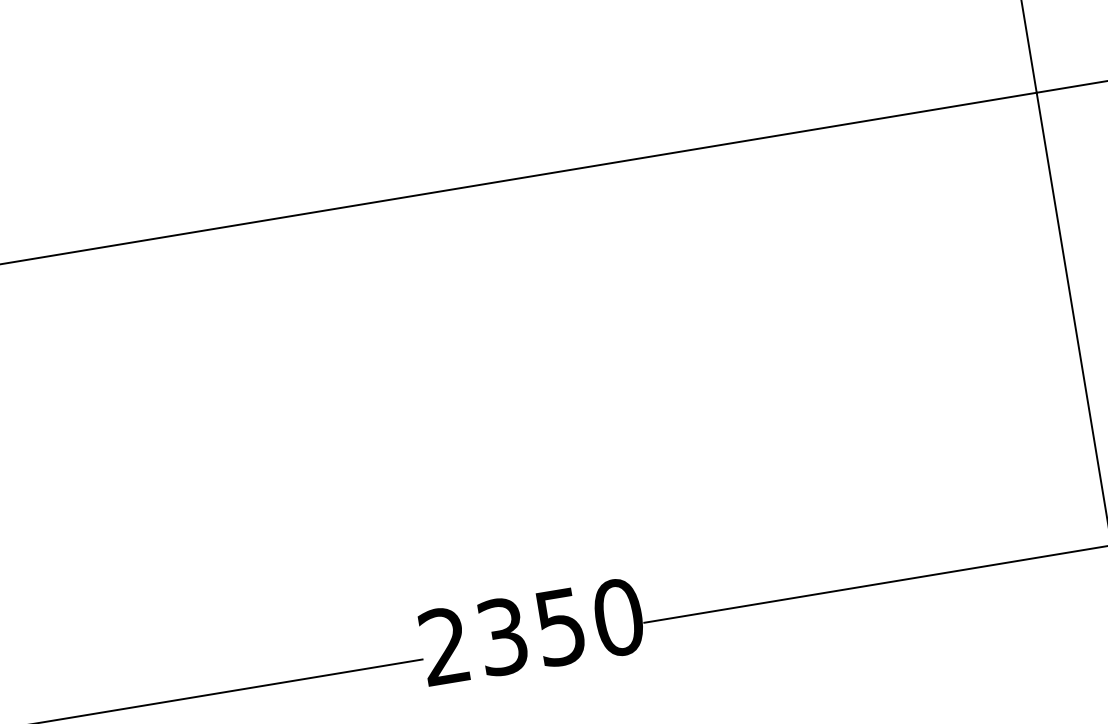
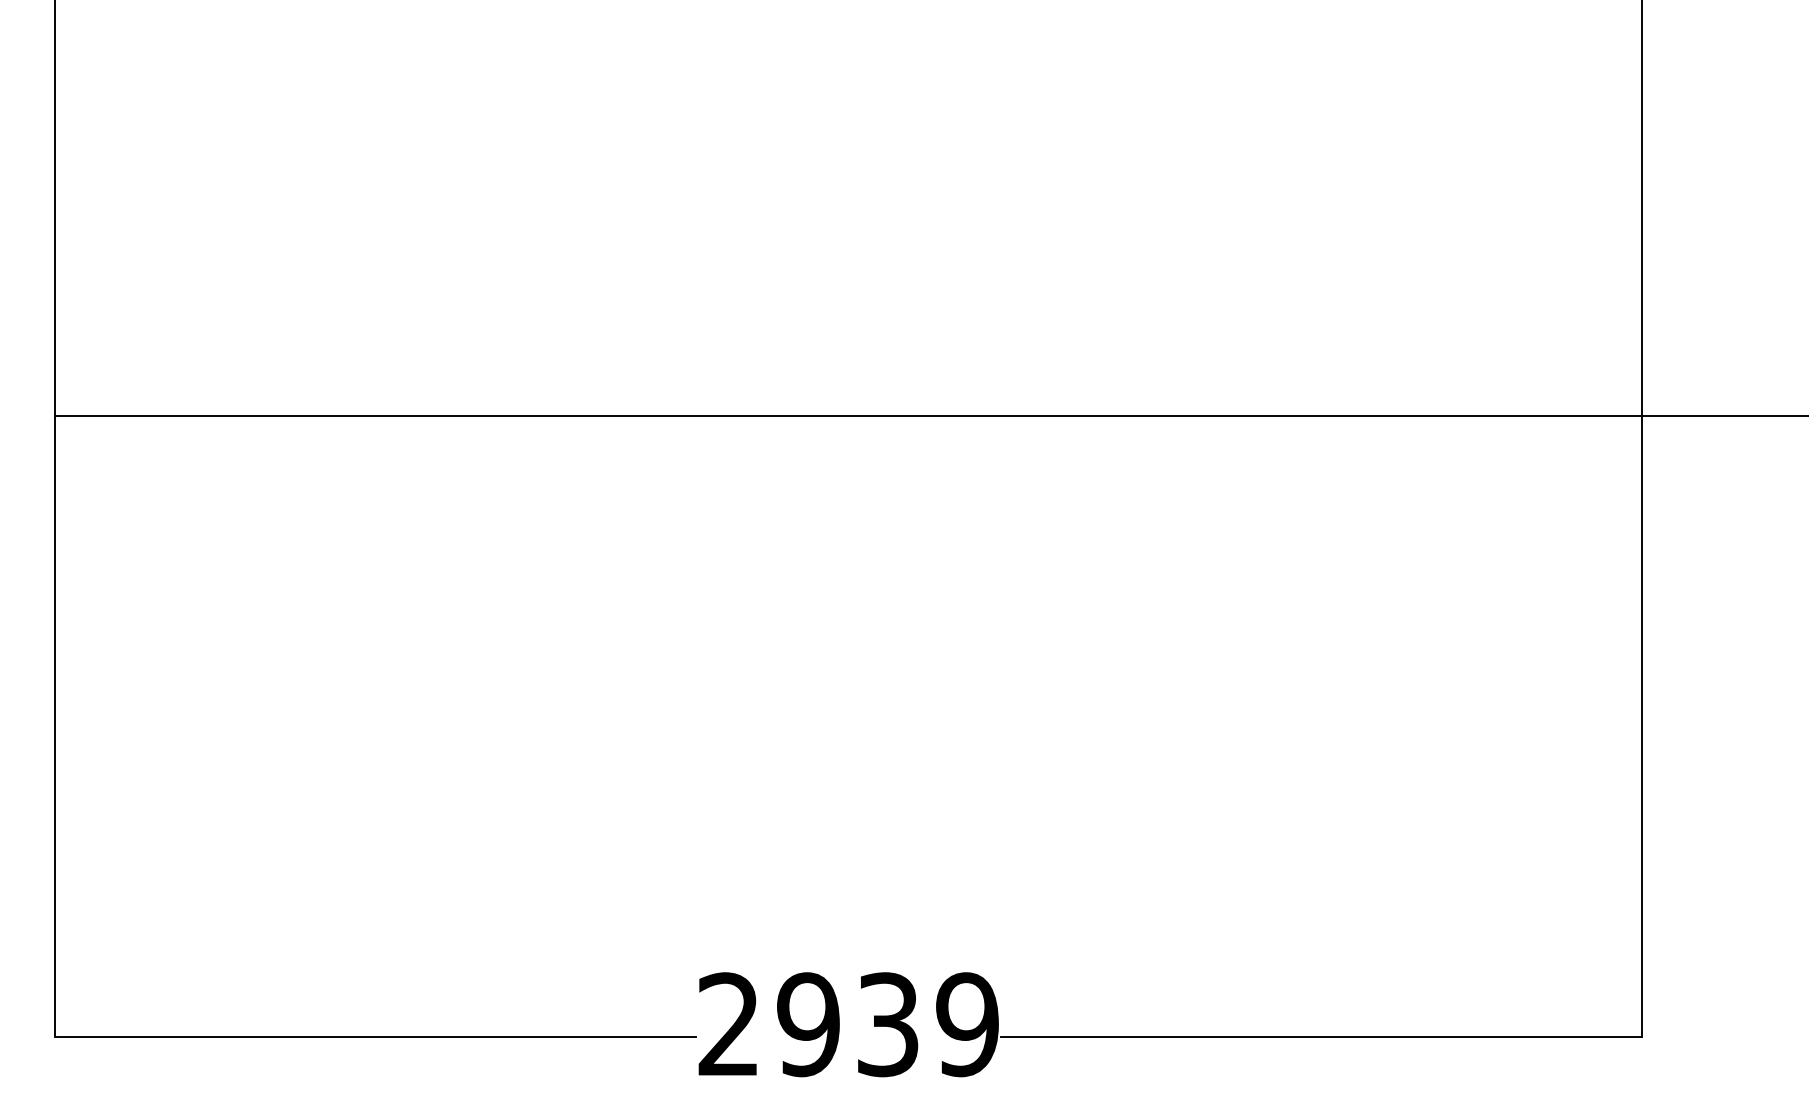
text: (560, 626) -> (888, 1024), 2350 -> 2939

